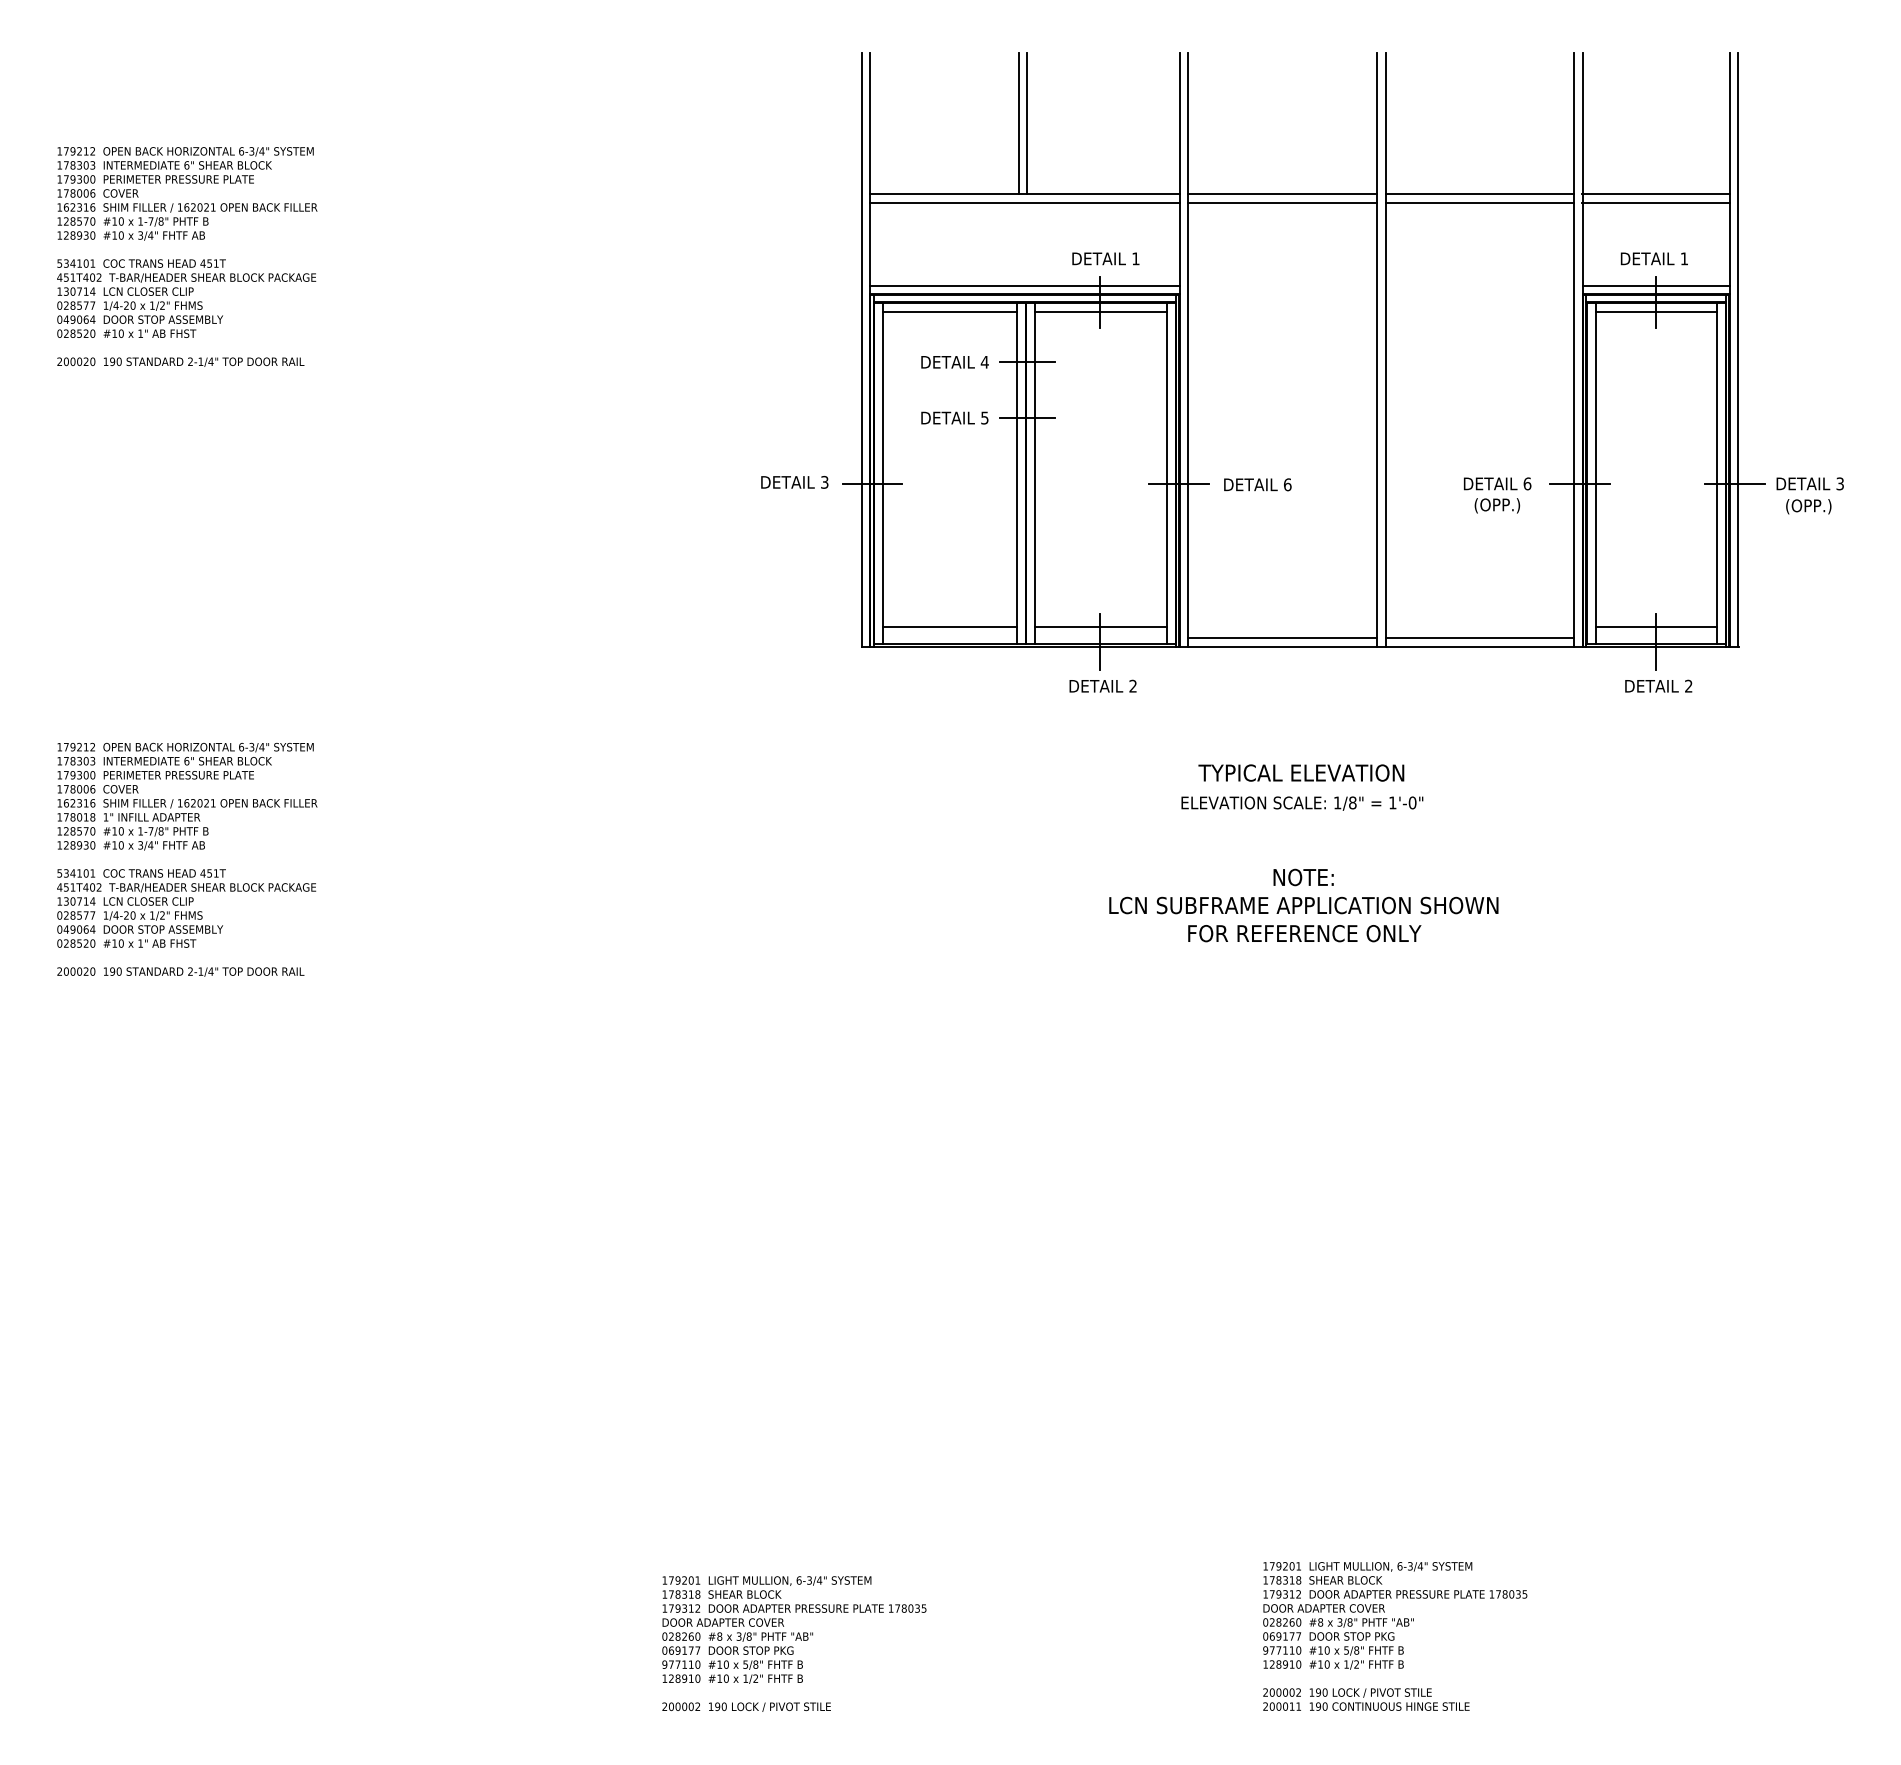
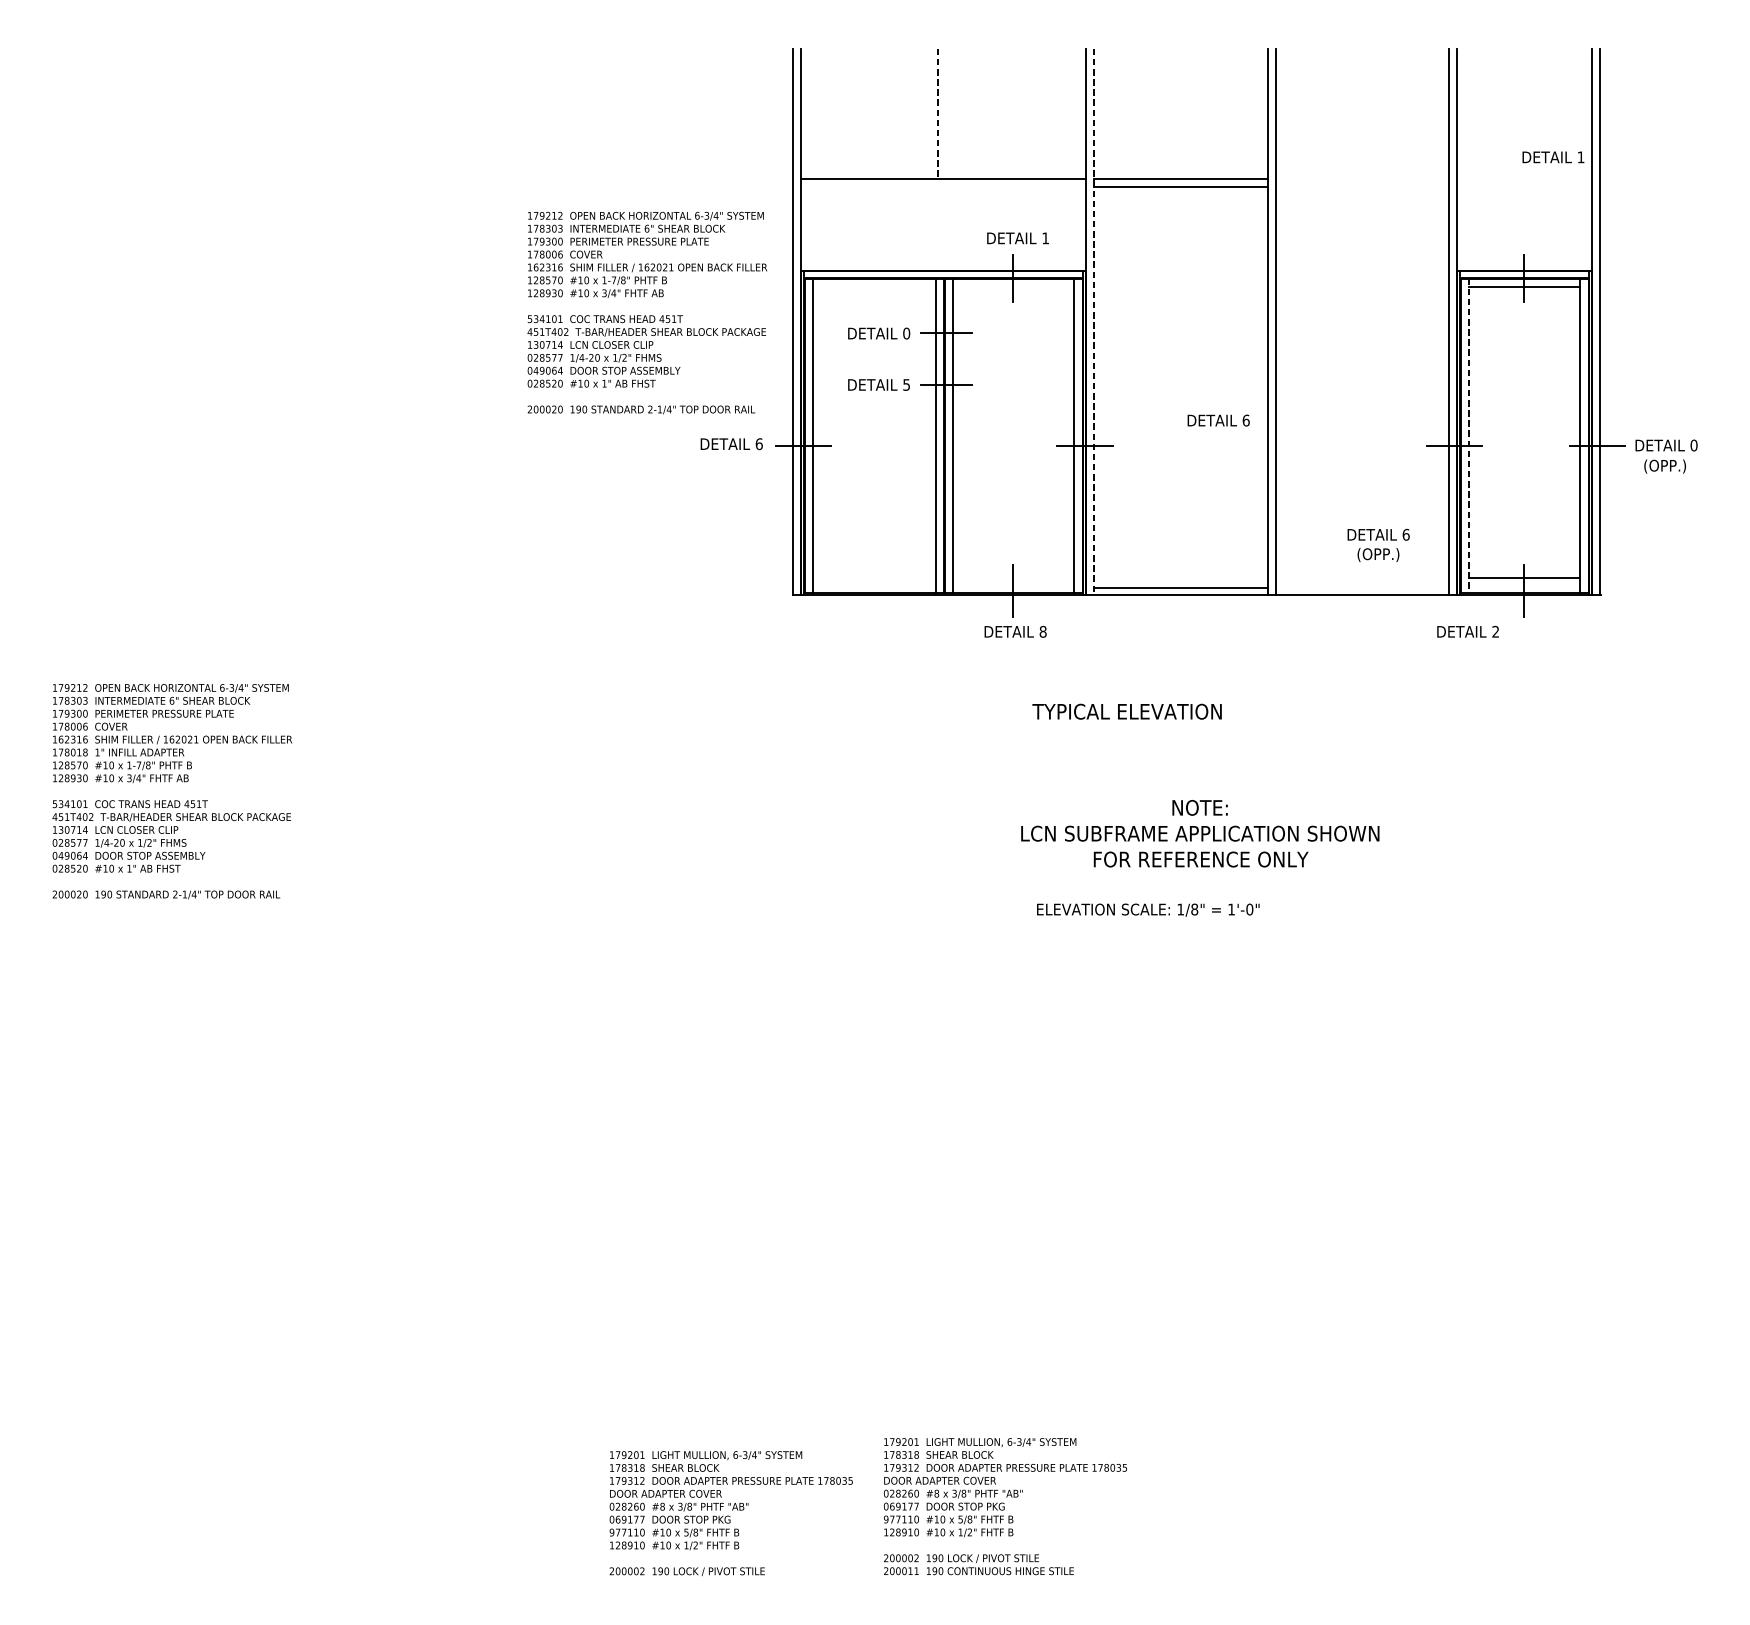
line: (1018, 123) -> (937, 113), solid -> dashed
line: (1027, 123) -> (945, 113), removed
line: (1479, 194) -> (1361, 179), removed
line: (1655, 194) -> (1524, 179), removed
line: (1024, 202) -> (943, 186), removed
line: (1479, 202) -> (1361, 186), removed
line: (1655, 202) -> (1524, 186), removed
text: (187, 256) -> (647, 312), moved
text: (1653, 258) -> (1552, 157), moved
line: (1024, 285) -> (943, 262), removed
line: (1655, 285) -> (1524, 262), removed
line: (949, 312) -> (874, 287), removed
line: (1100, 312) -> (1013, 287), removed
line: (1188, 349) -> (1094, 321), solid -> dashed
text: (984, 361) -> (906, 332), 4 -> 0
line: (1595, 473) -> (1468, 435), solid -> dashed
text: (824, 481) -> (759, 443), 3 -> 6
text: (1840, 483) -> (1694, 445), 3 -> 0
text: (1257, 484) -> (1218, 420), moved
text: (1497, 495) -> (1378, 545), moved
line: (949, 627) -> (874, 577), removed
line: (1100, 627) -> (1013, 577), removed
line: (1479, 638) -> (1361, 587), removed
text: (1132, 685) -> (1042, 631), 2 -> 8
text: (1658, 685) -> (1467, 631), moved
text: (1301, 772) -> (1127, 711), moved
text: (1302, 803) -> (1148, 910), moved
text: (1395, 1636) -> (1005, 1506), moved

